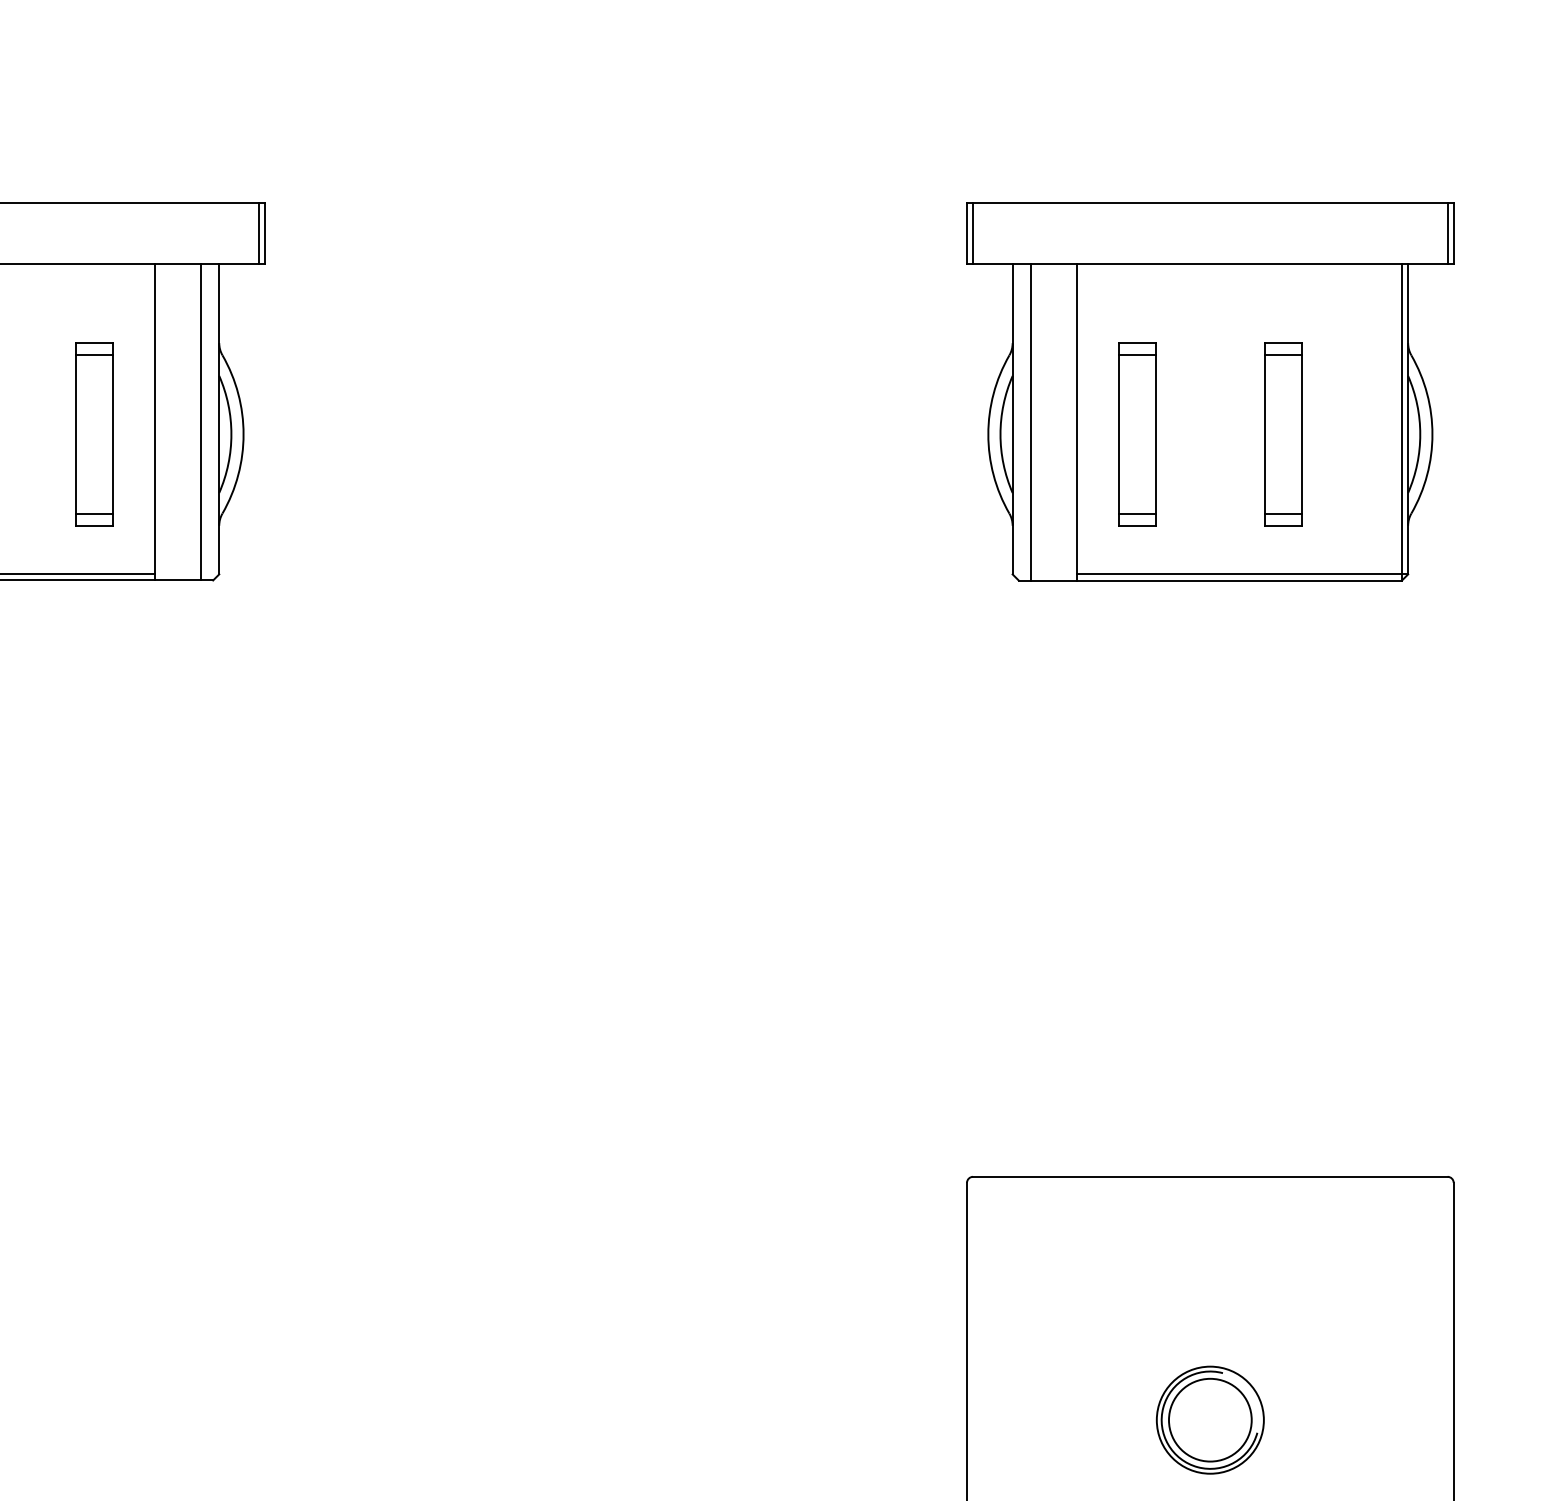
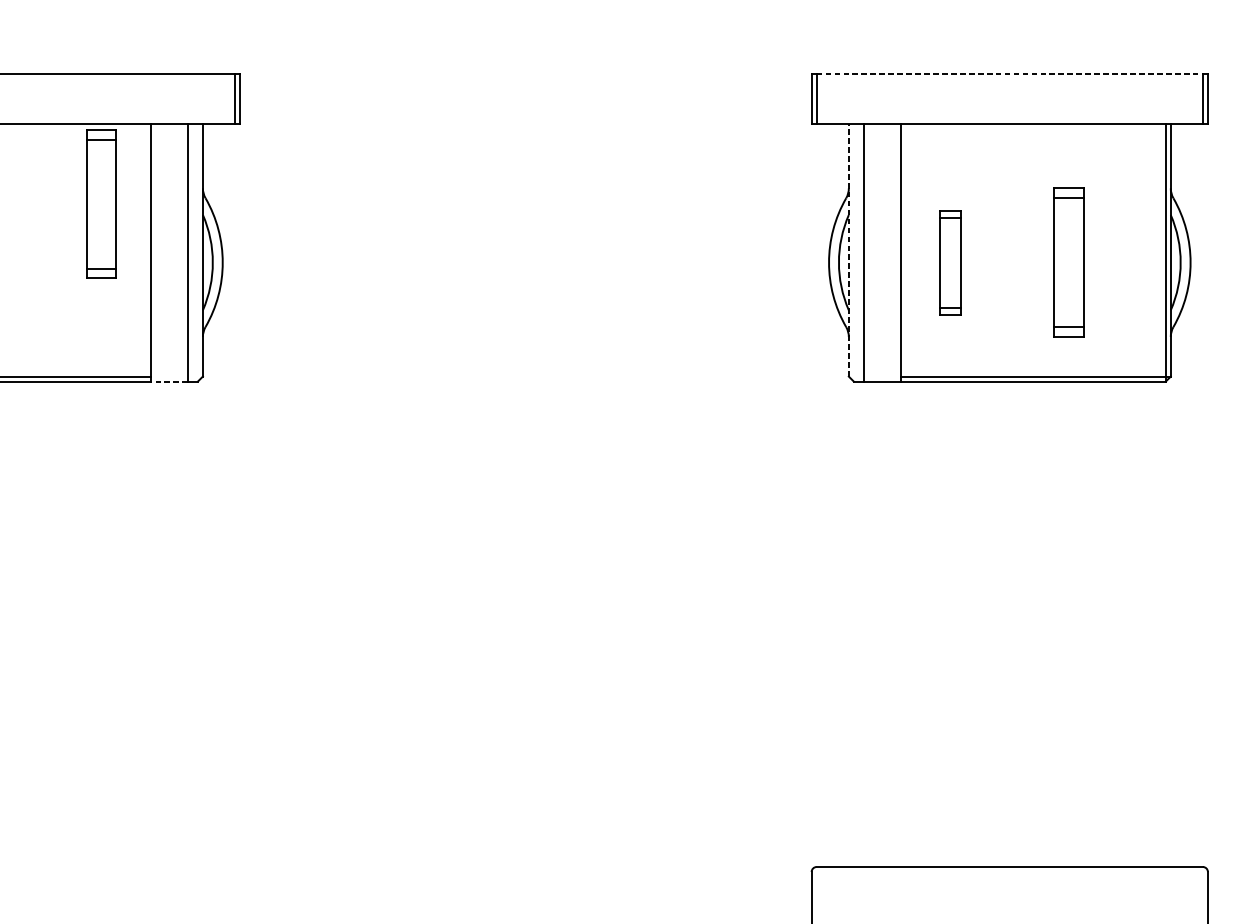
line: (1210, 203) -> (1009, 74), solid -> dashed
line: (1012, 418) -> (848, 249), solid -> dashed
part: (94, 434) -> (101, 204), moved
part: (1137, 434) -> (950, 262), size x0.7
line: (178, 580) -> (169, 381), solid -> dashed

